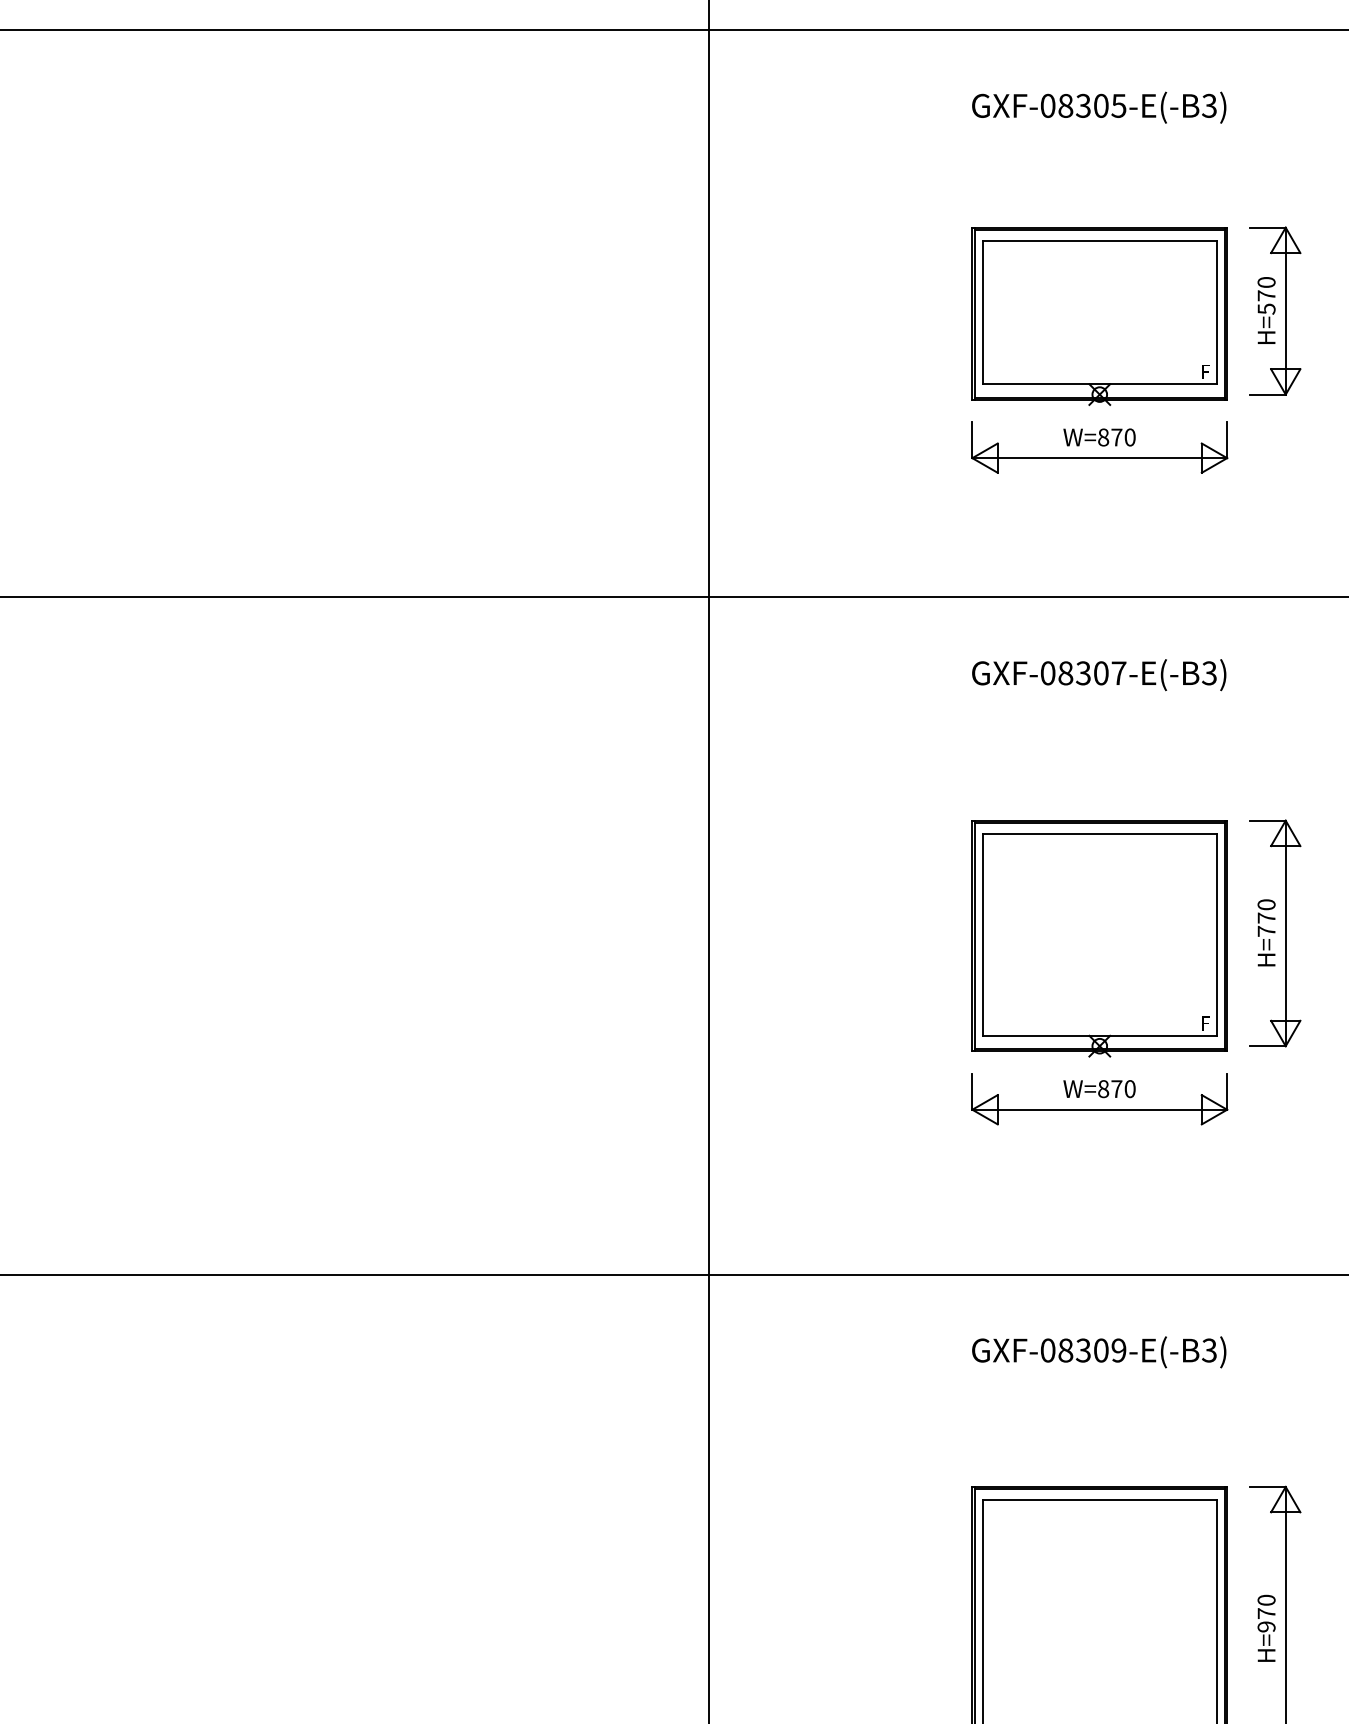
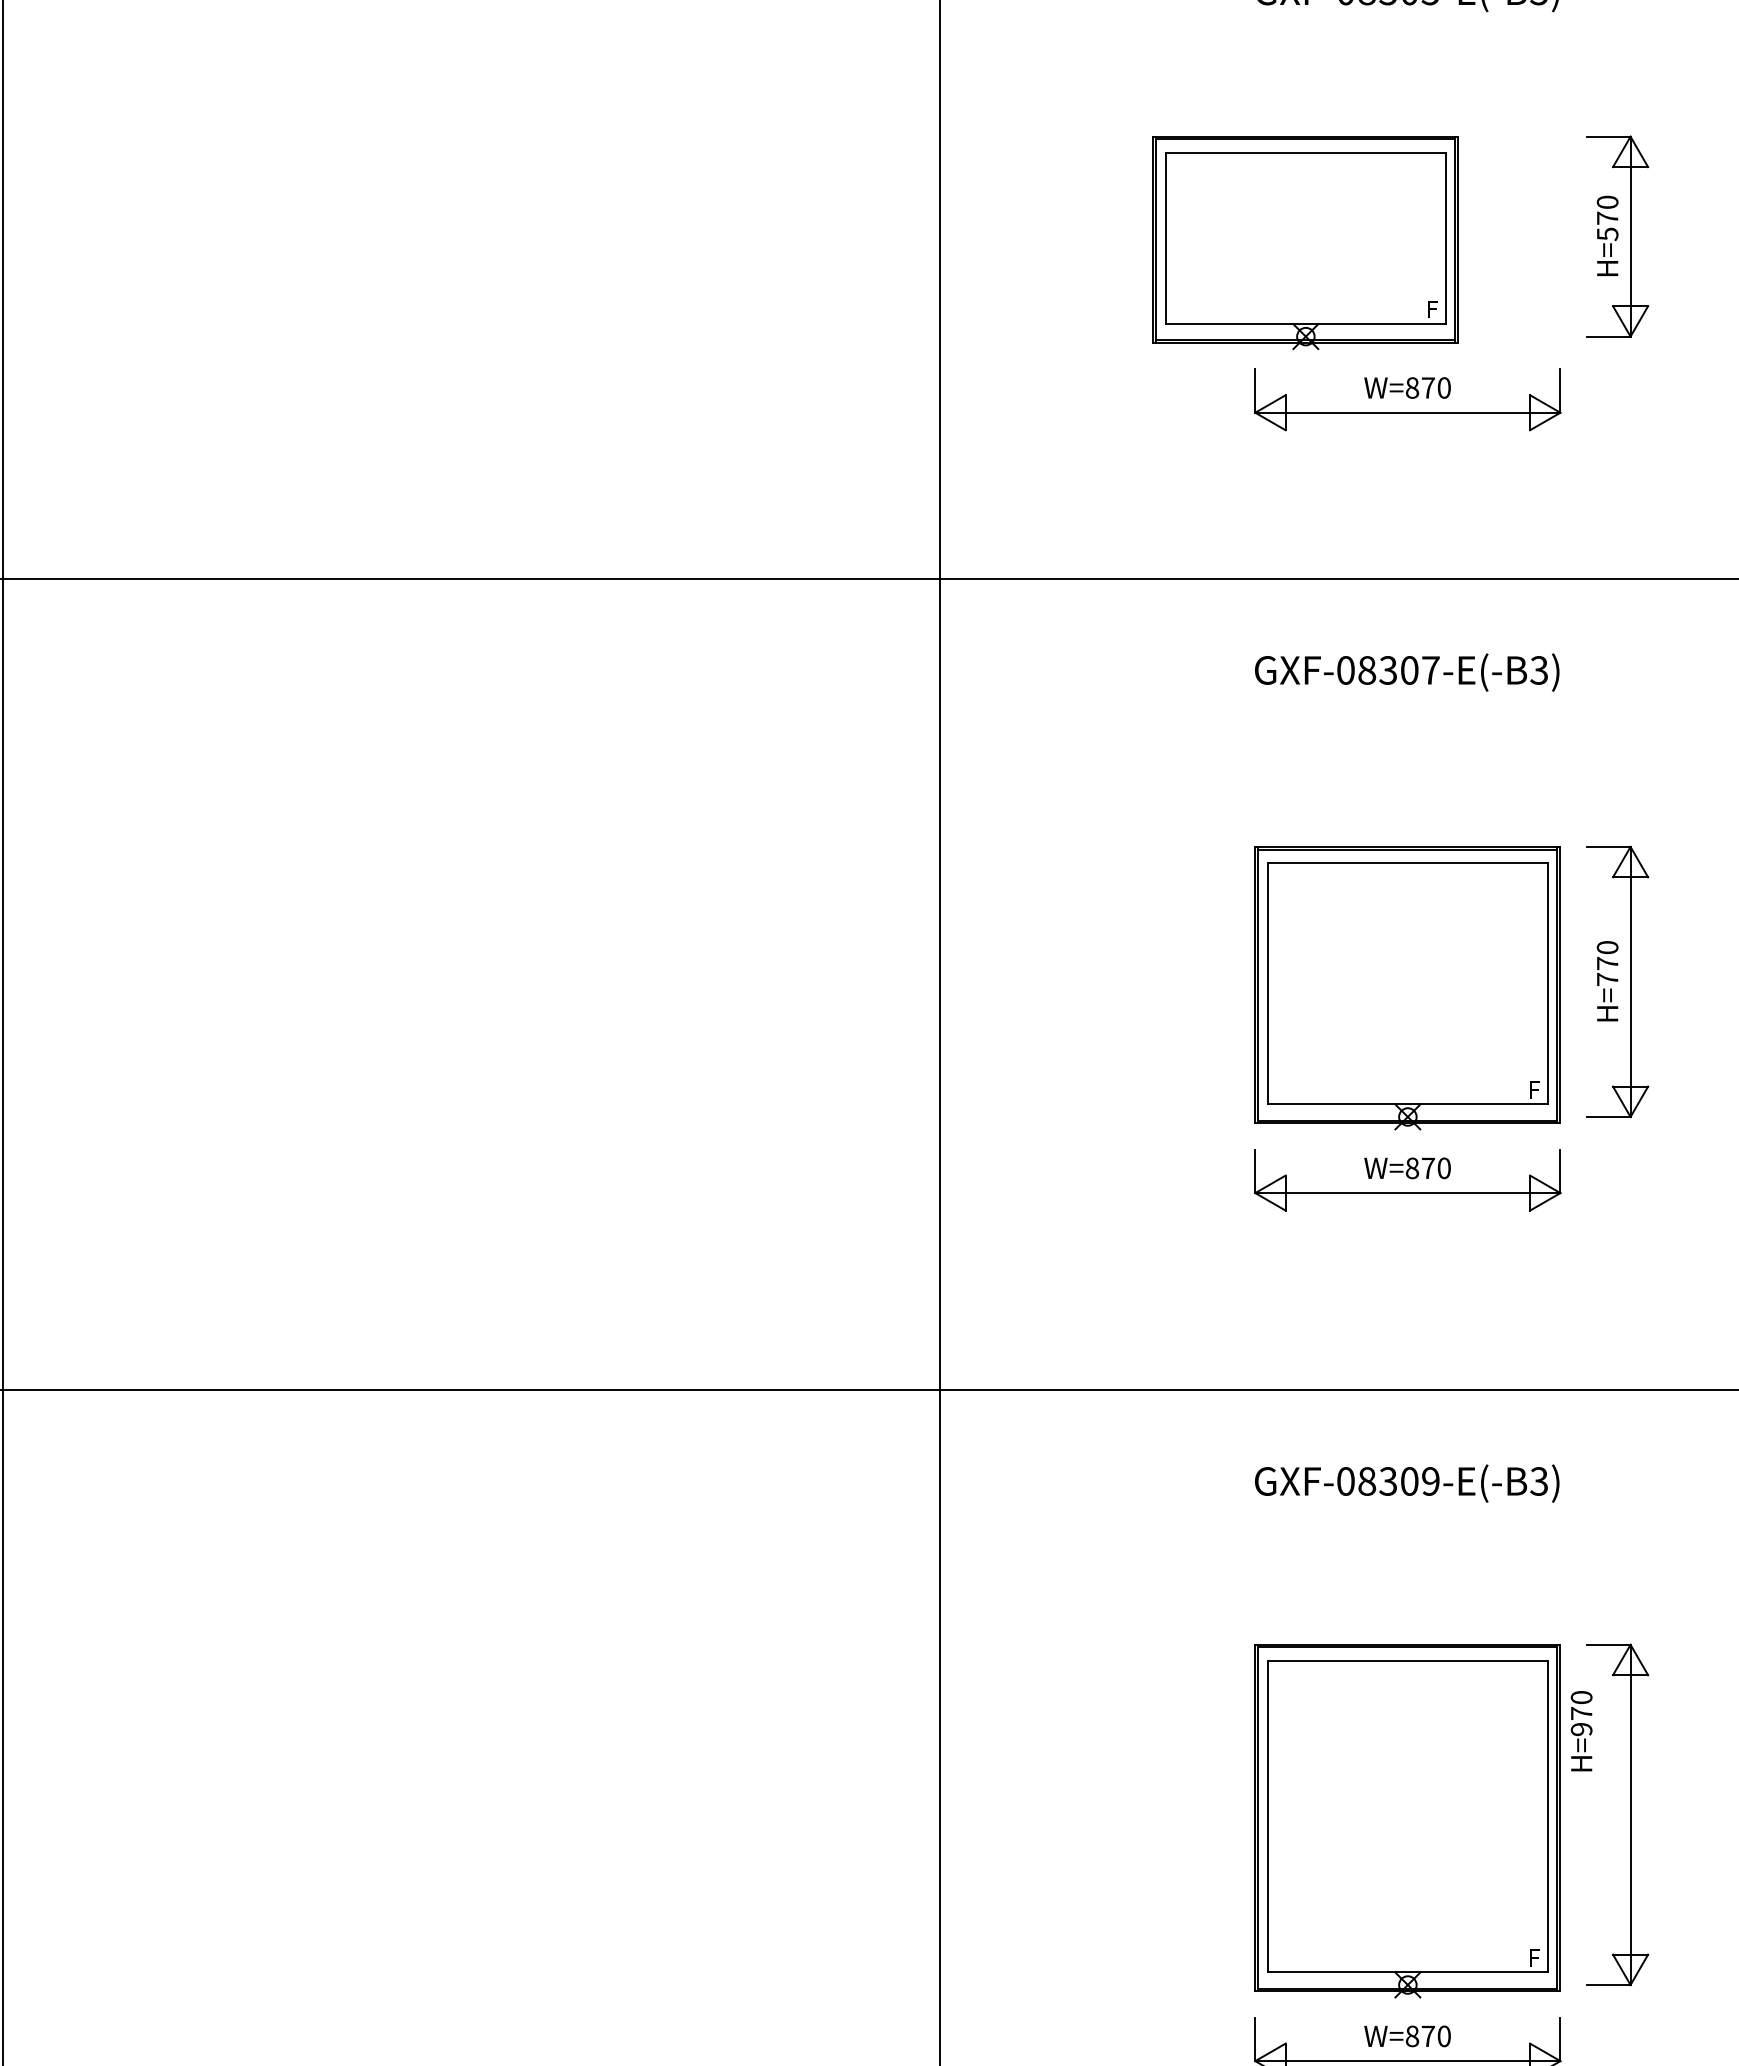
part: (1099, 316) -> (1305, 243), moved
text: (1266, 1628) -> (1581, 1731), moved

